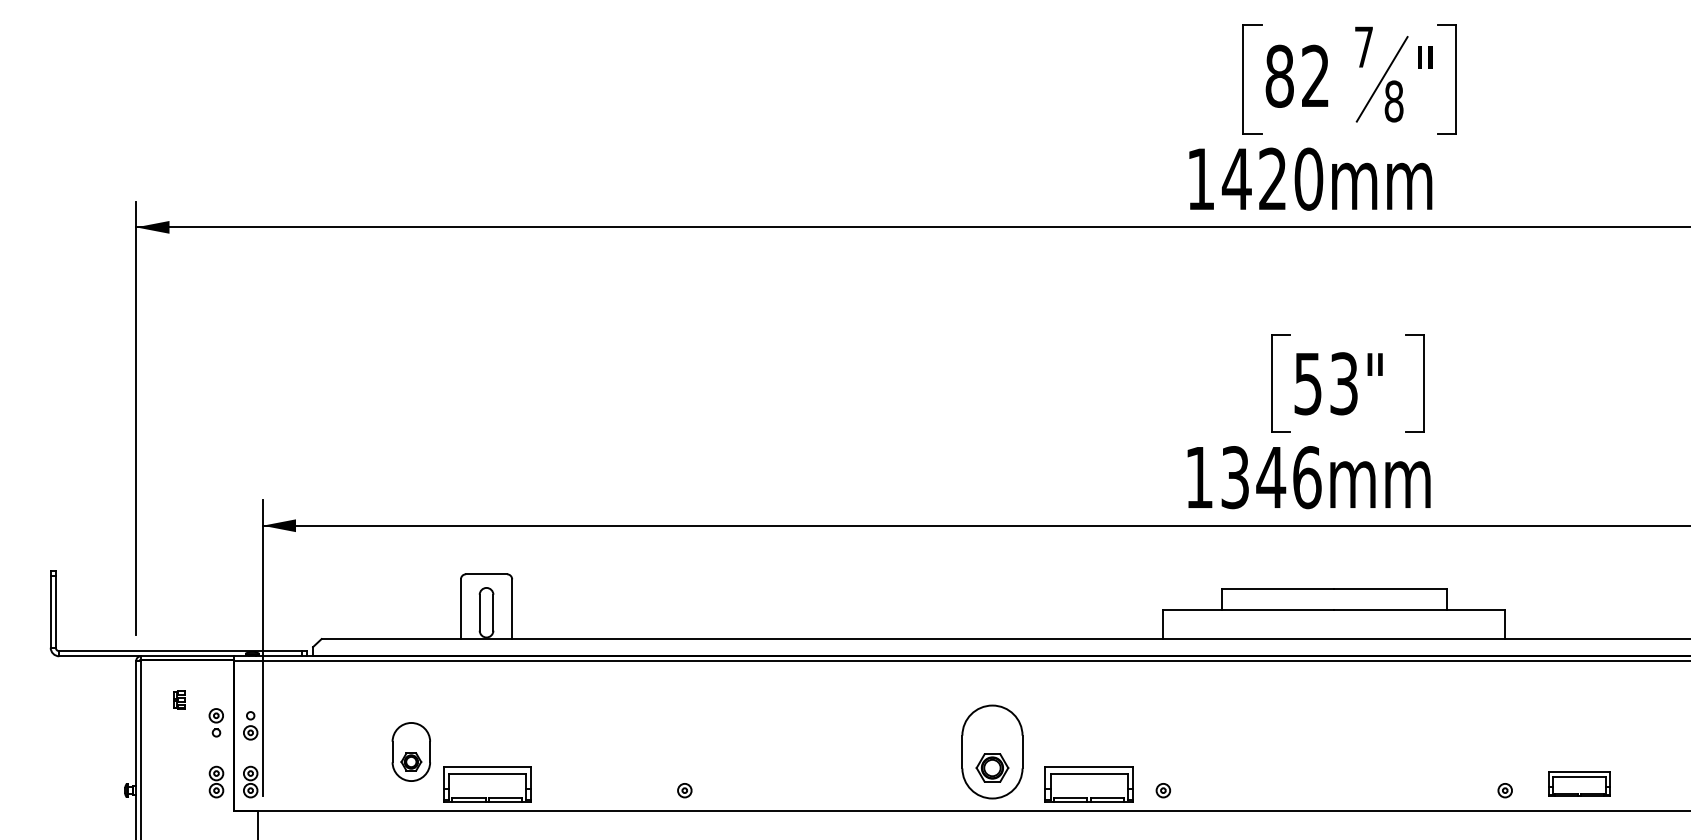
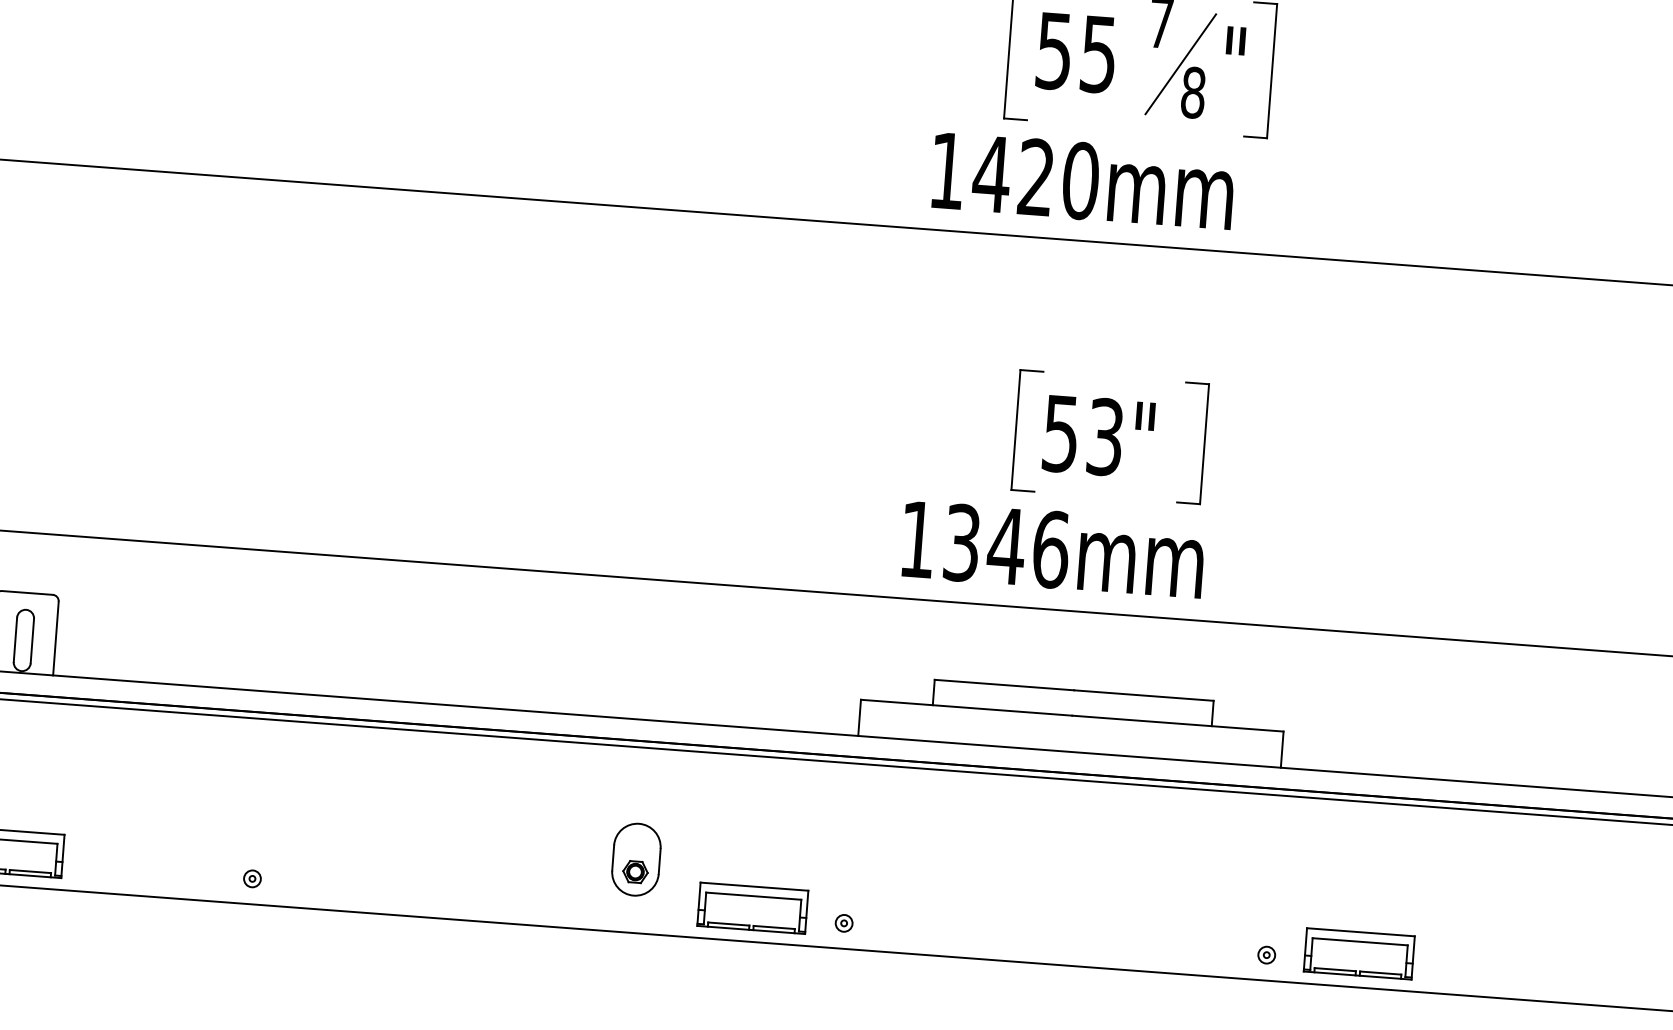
text: (1296, 75) -> (1075, 51), 82 -> 55
part: (992, 751) -> (636, 859), size x0.62
part: (1579, 784) -> (1359, 954), size x1.43

